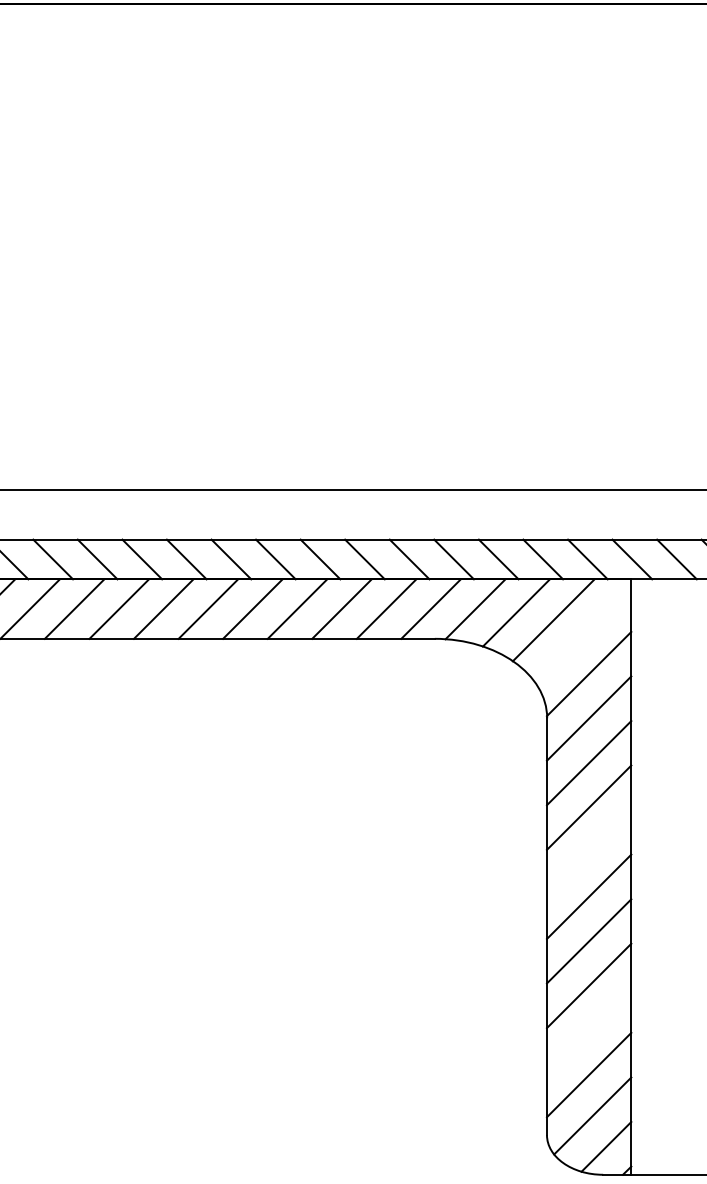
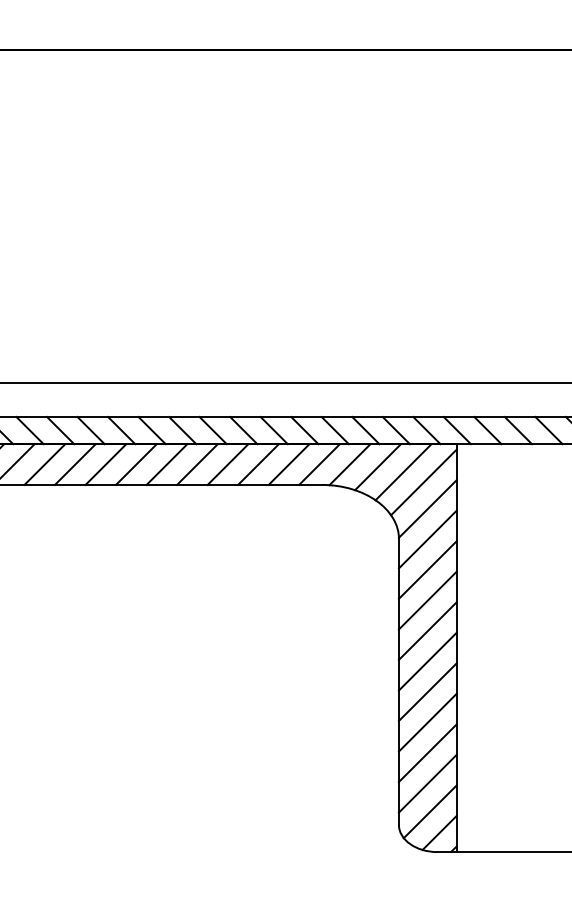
line: (582, 635) -> (423, 482), added
line: (588, 851) -> (427, 630), added
line: (588, 1030) -> (427, 753), added

